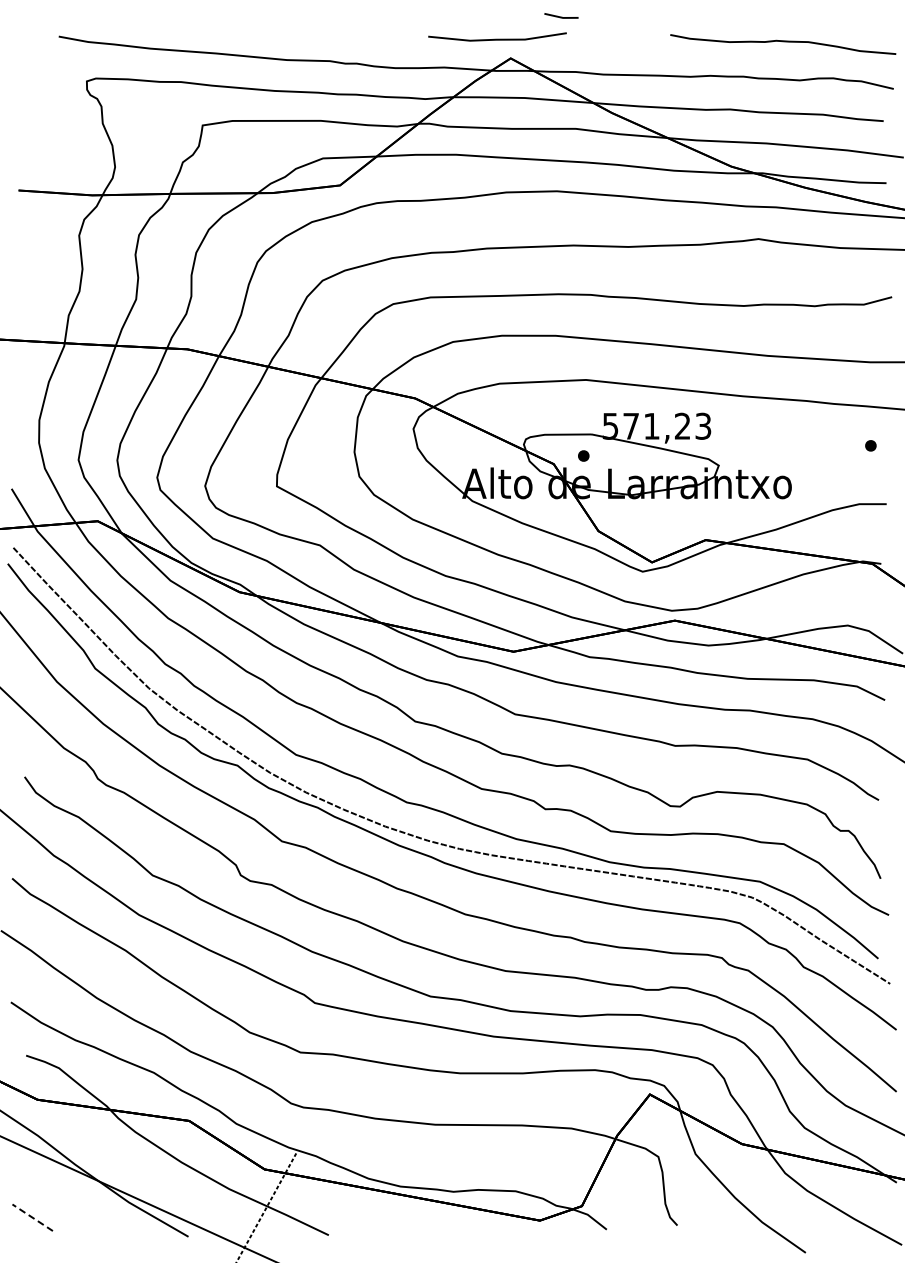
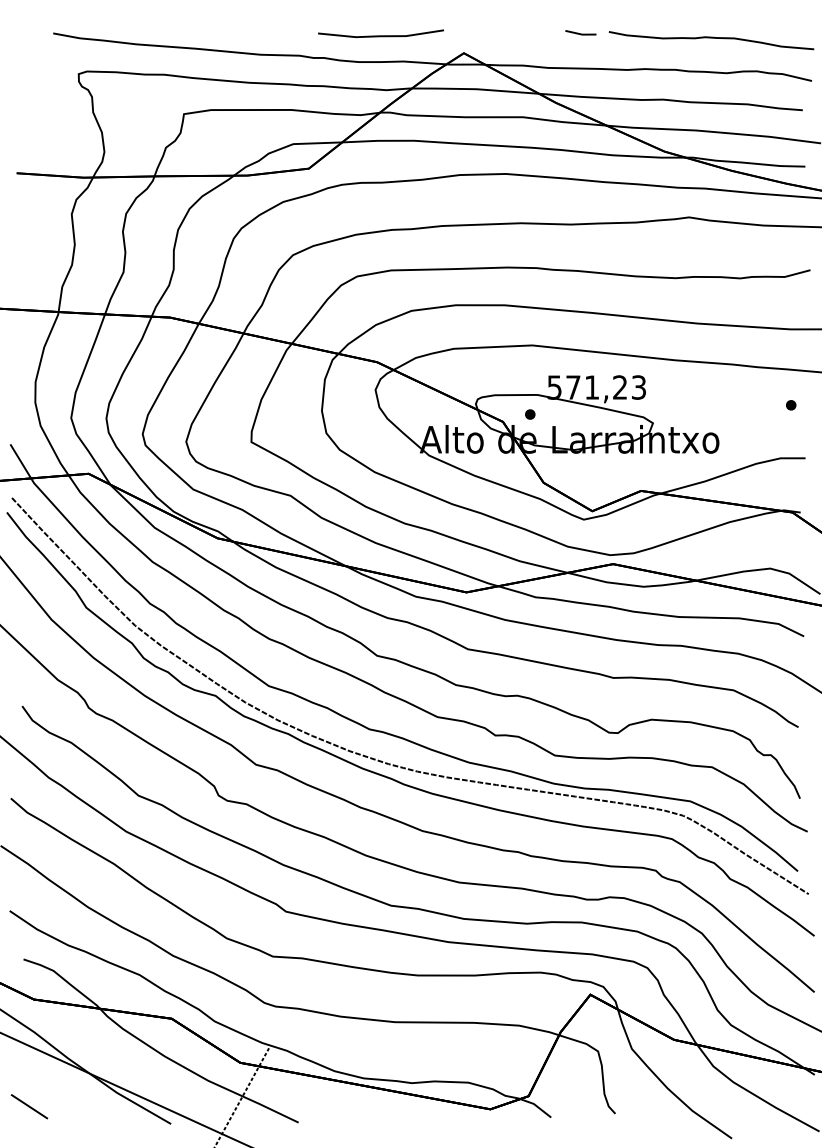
line: (561, 16) -> (580, 33), moved
line: (497, 38) -> (381, 35), moved
line: (32, 1217) -> (29, 1106), dashed -> solid

